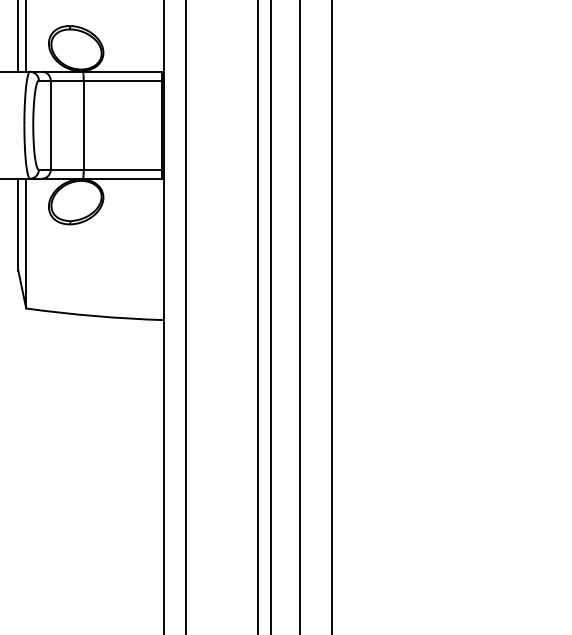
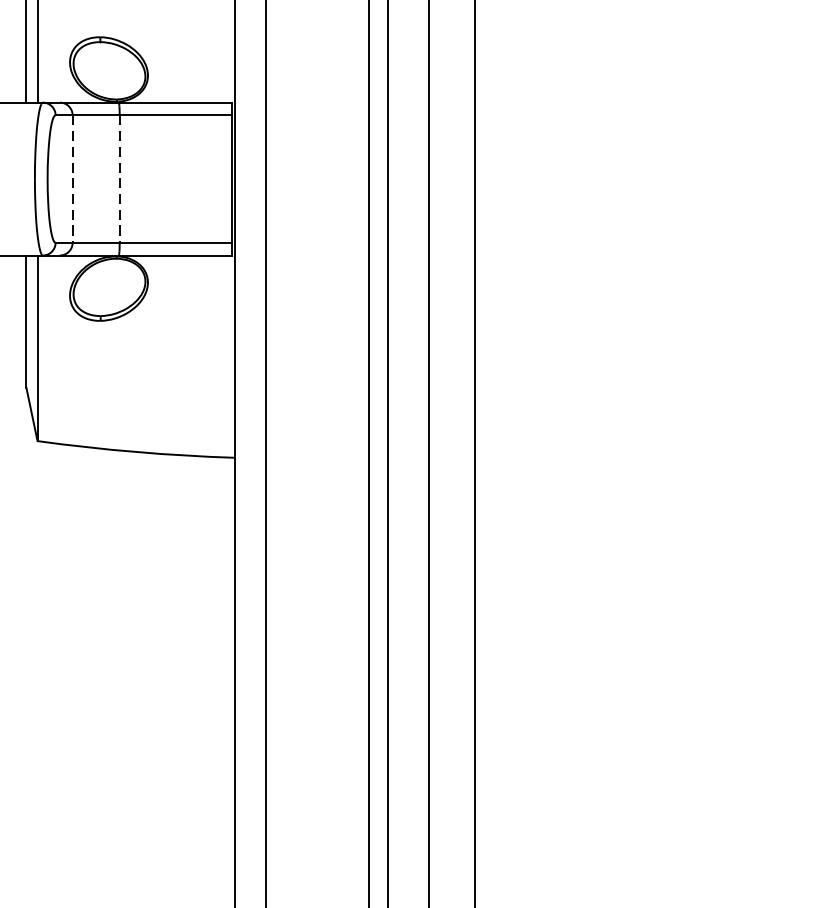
line: (50, 125) -> (72, 179), solid -> dashed
line: (83, 125) -> (119, 179), solid -> dashed

